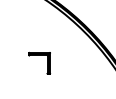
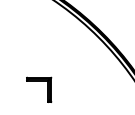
part: (39, 55) -> (38, 80), moved

